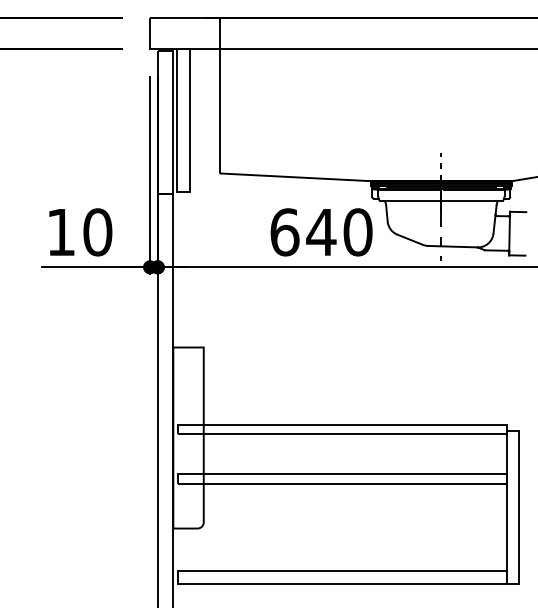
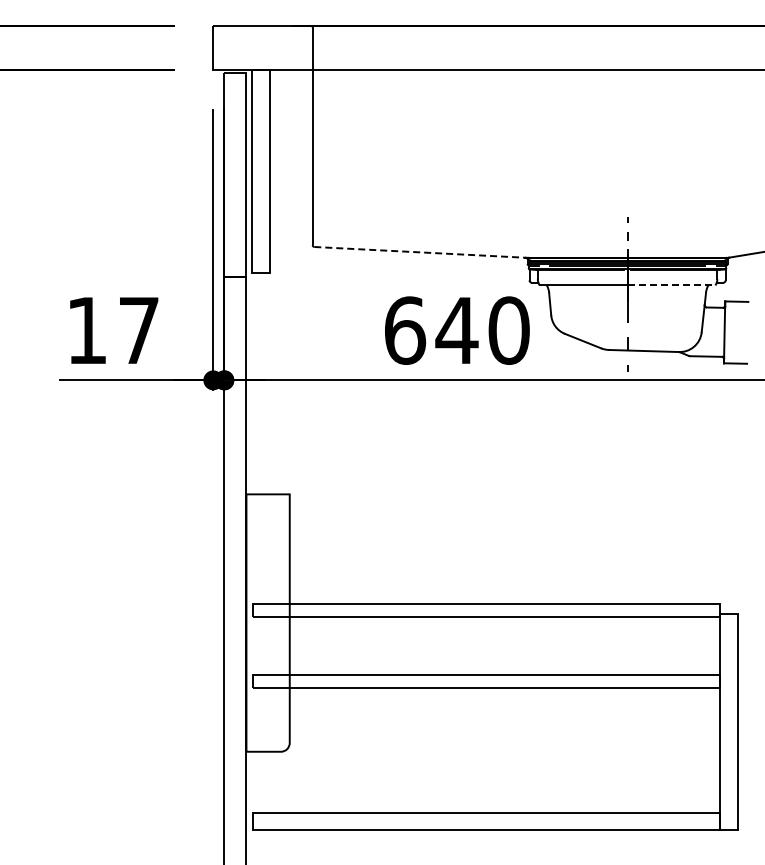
line: (295, 177) -> (420, 252), solid -> dashed
line: (472, 200) -> (671, 285), solid -> dashed
text: (97, 232) -> (138, 330), 10 -> 17

